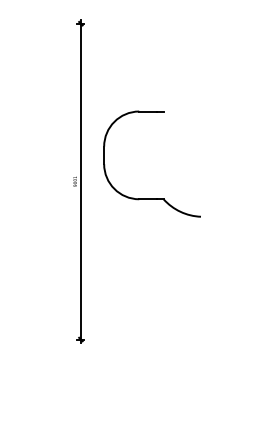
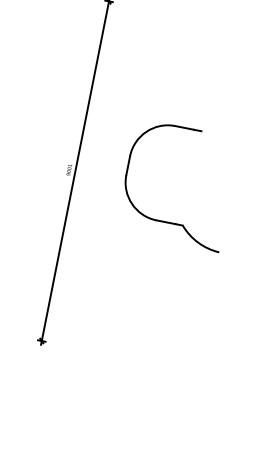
part: (151, 198) -> (169, 222), moved

